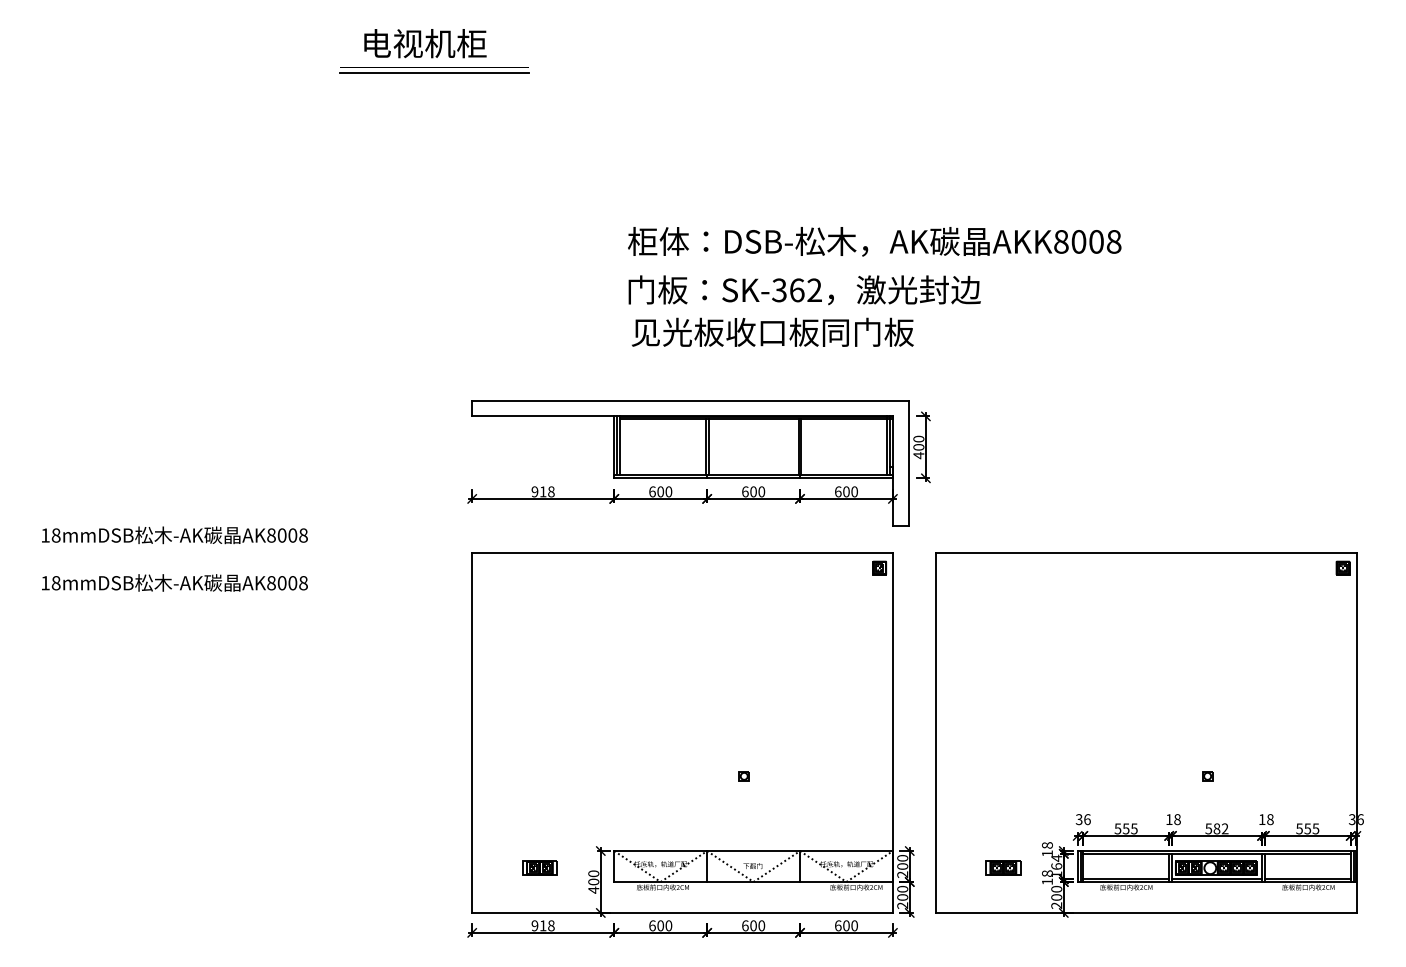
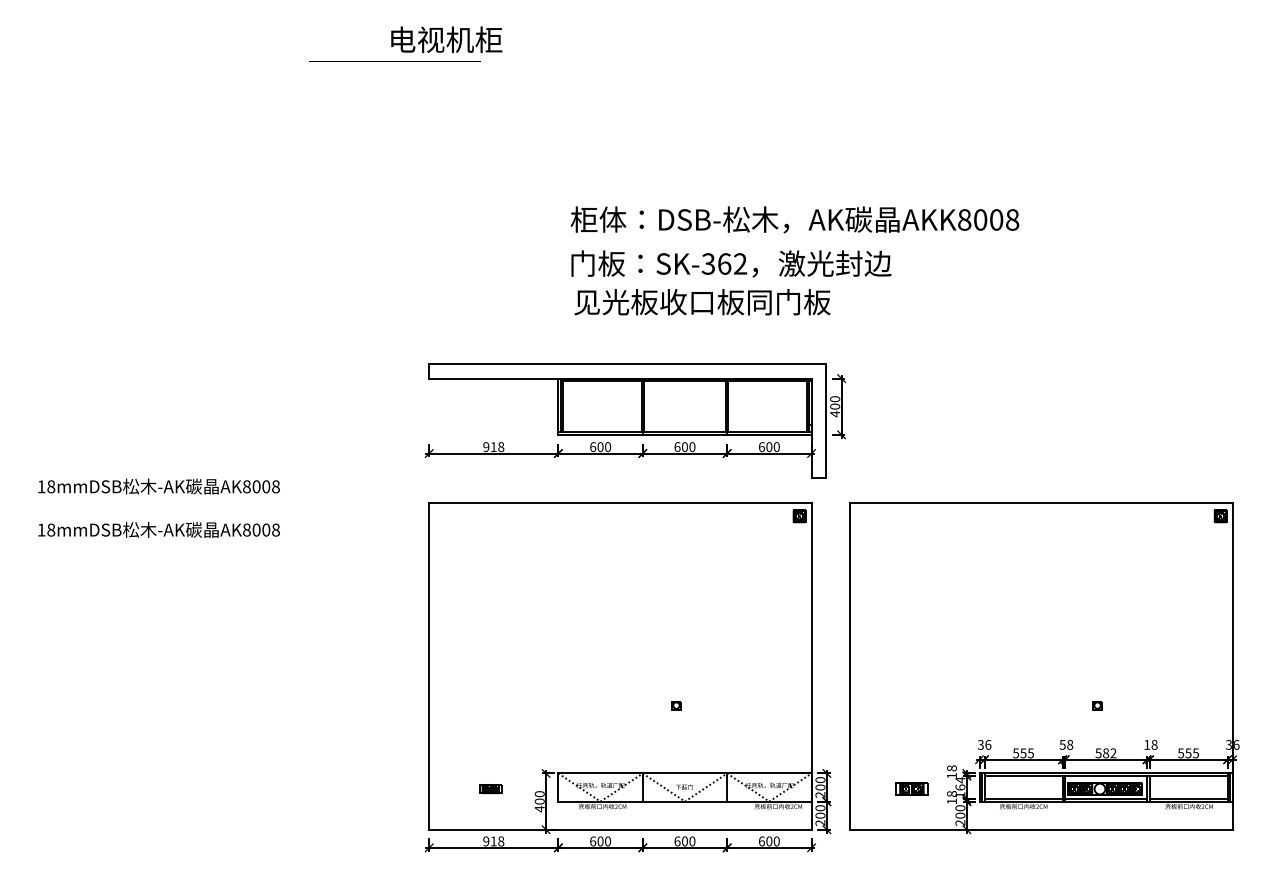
text: (425, 43) -> (446, 39), moved
line: (433, 73) -> (394, 66), removed
text: (1169, 819) -> (1062, 744), 18 -> 58
part: (539, 867) -> (490, 788), size x0.7

